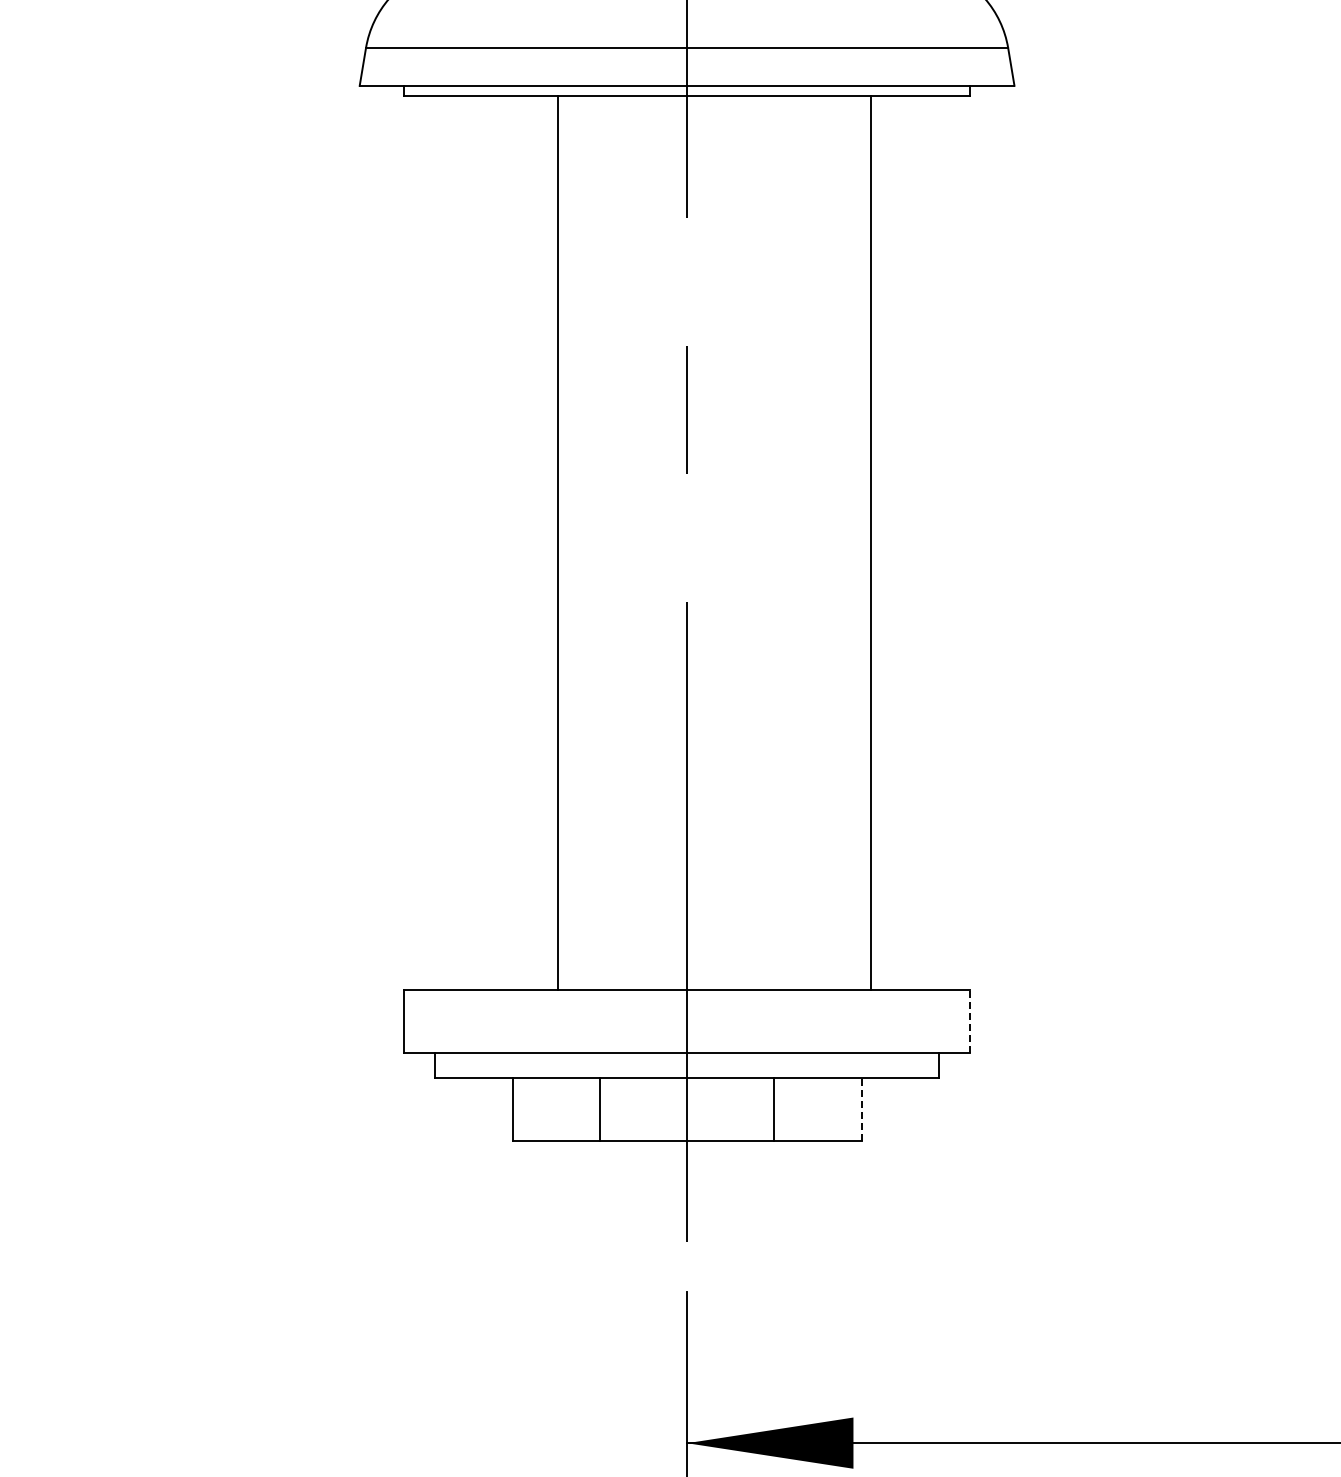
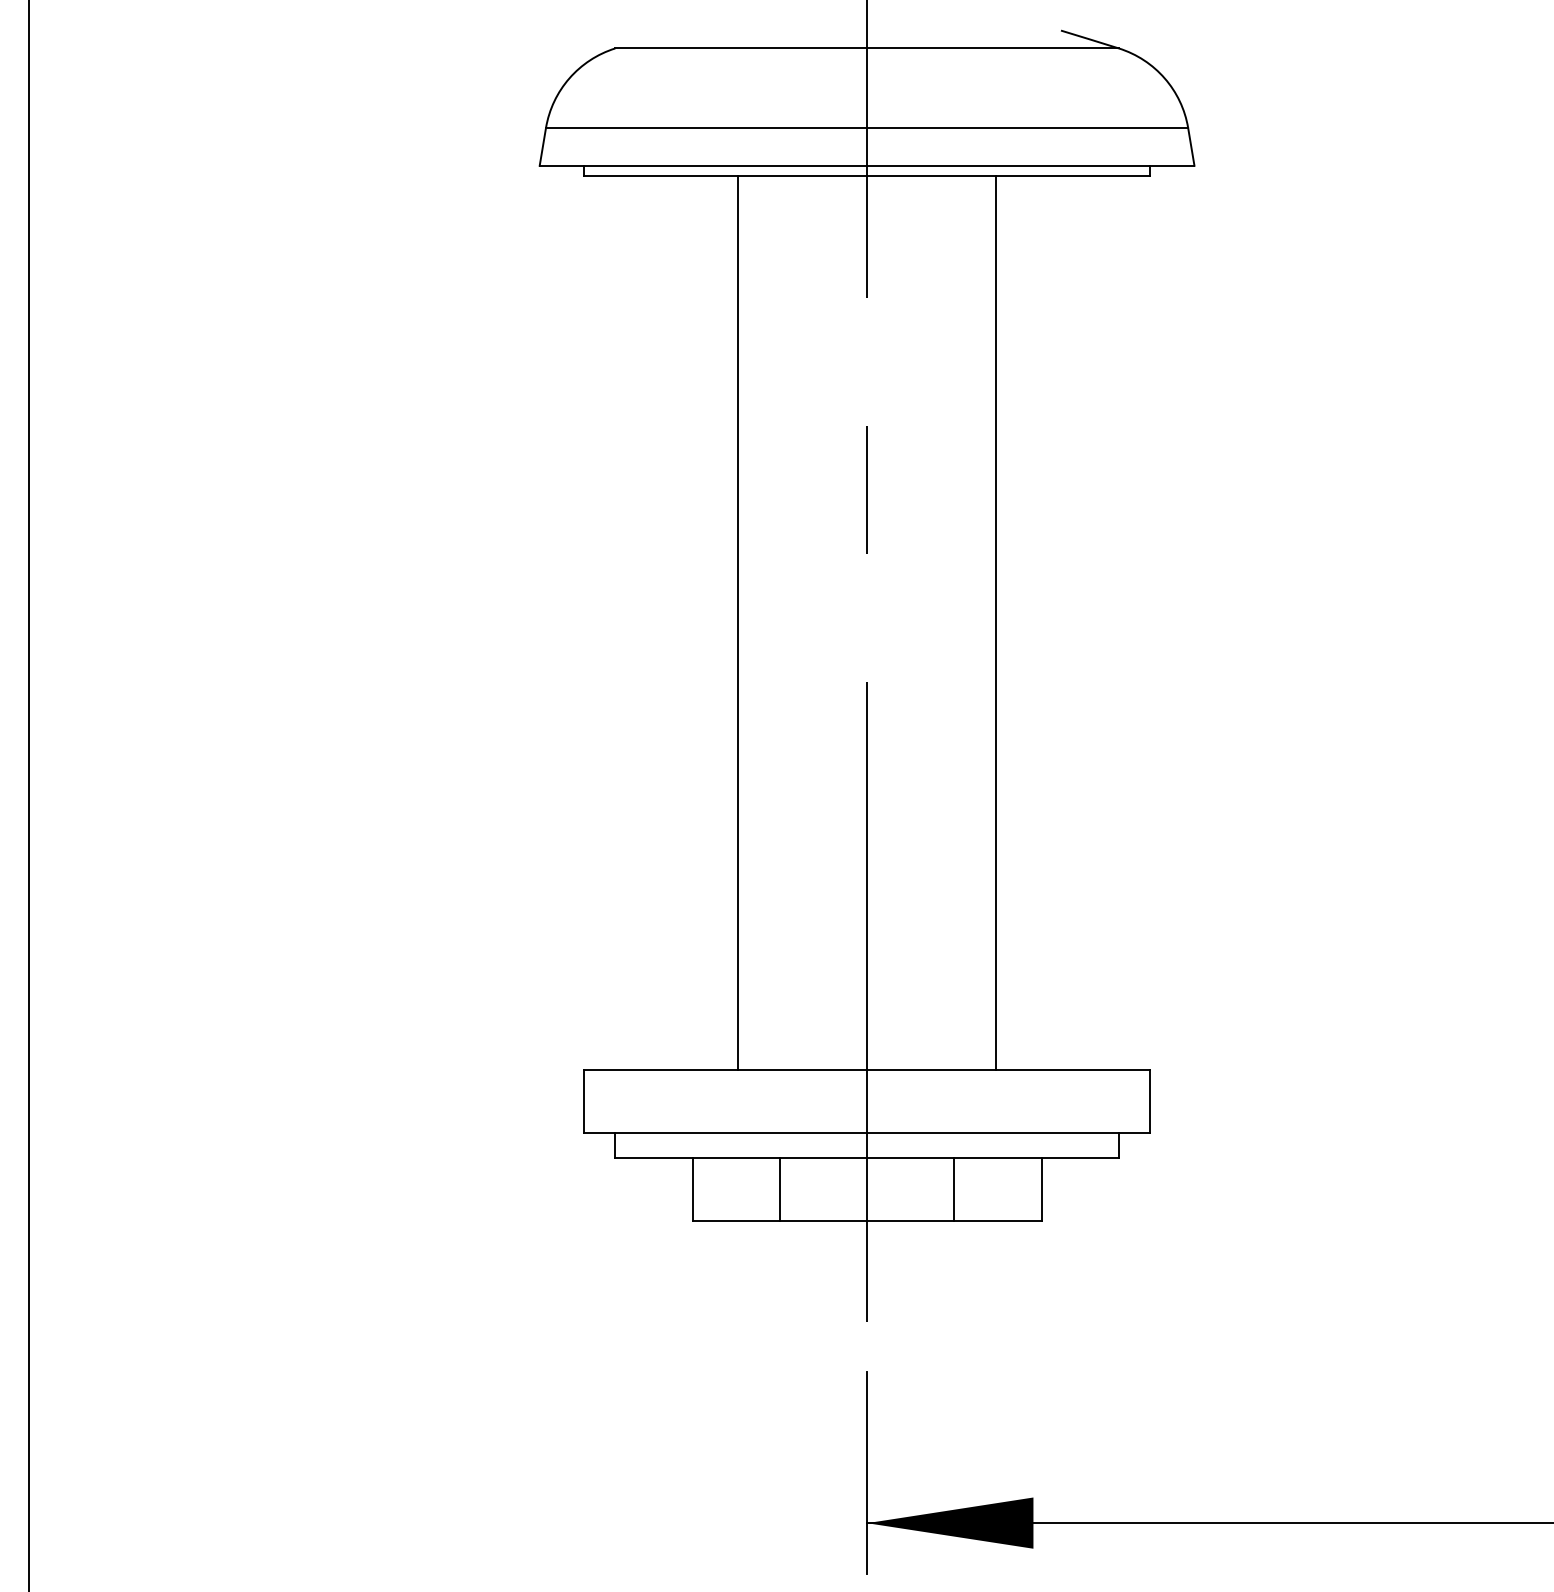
line: (871, 542) -> (996, 622), moved
line: (970, 1020) -> (1150, 1100), dashed -> solid
line: (861, 1108) -> (1041, 1188), dashed -> solid

